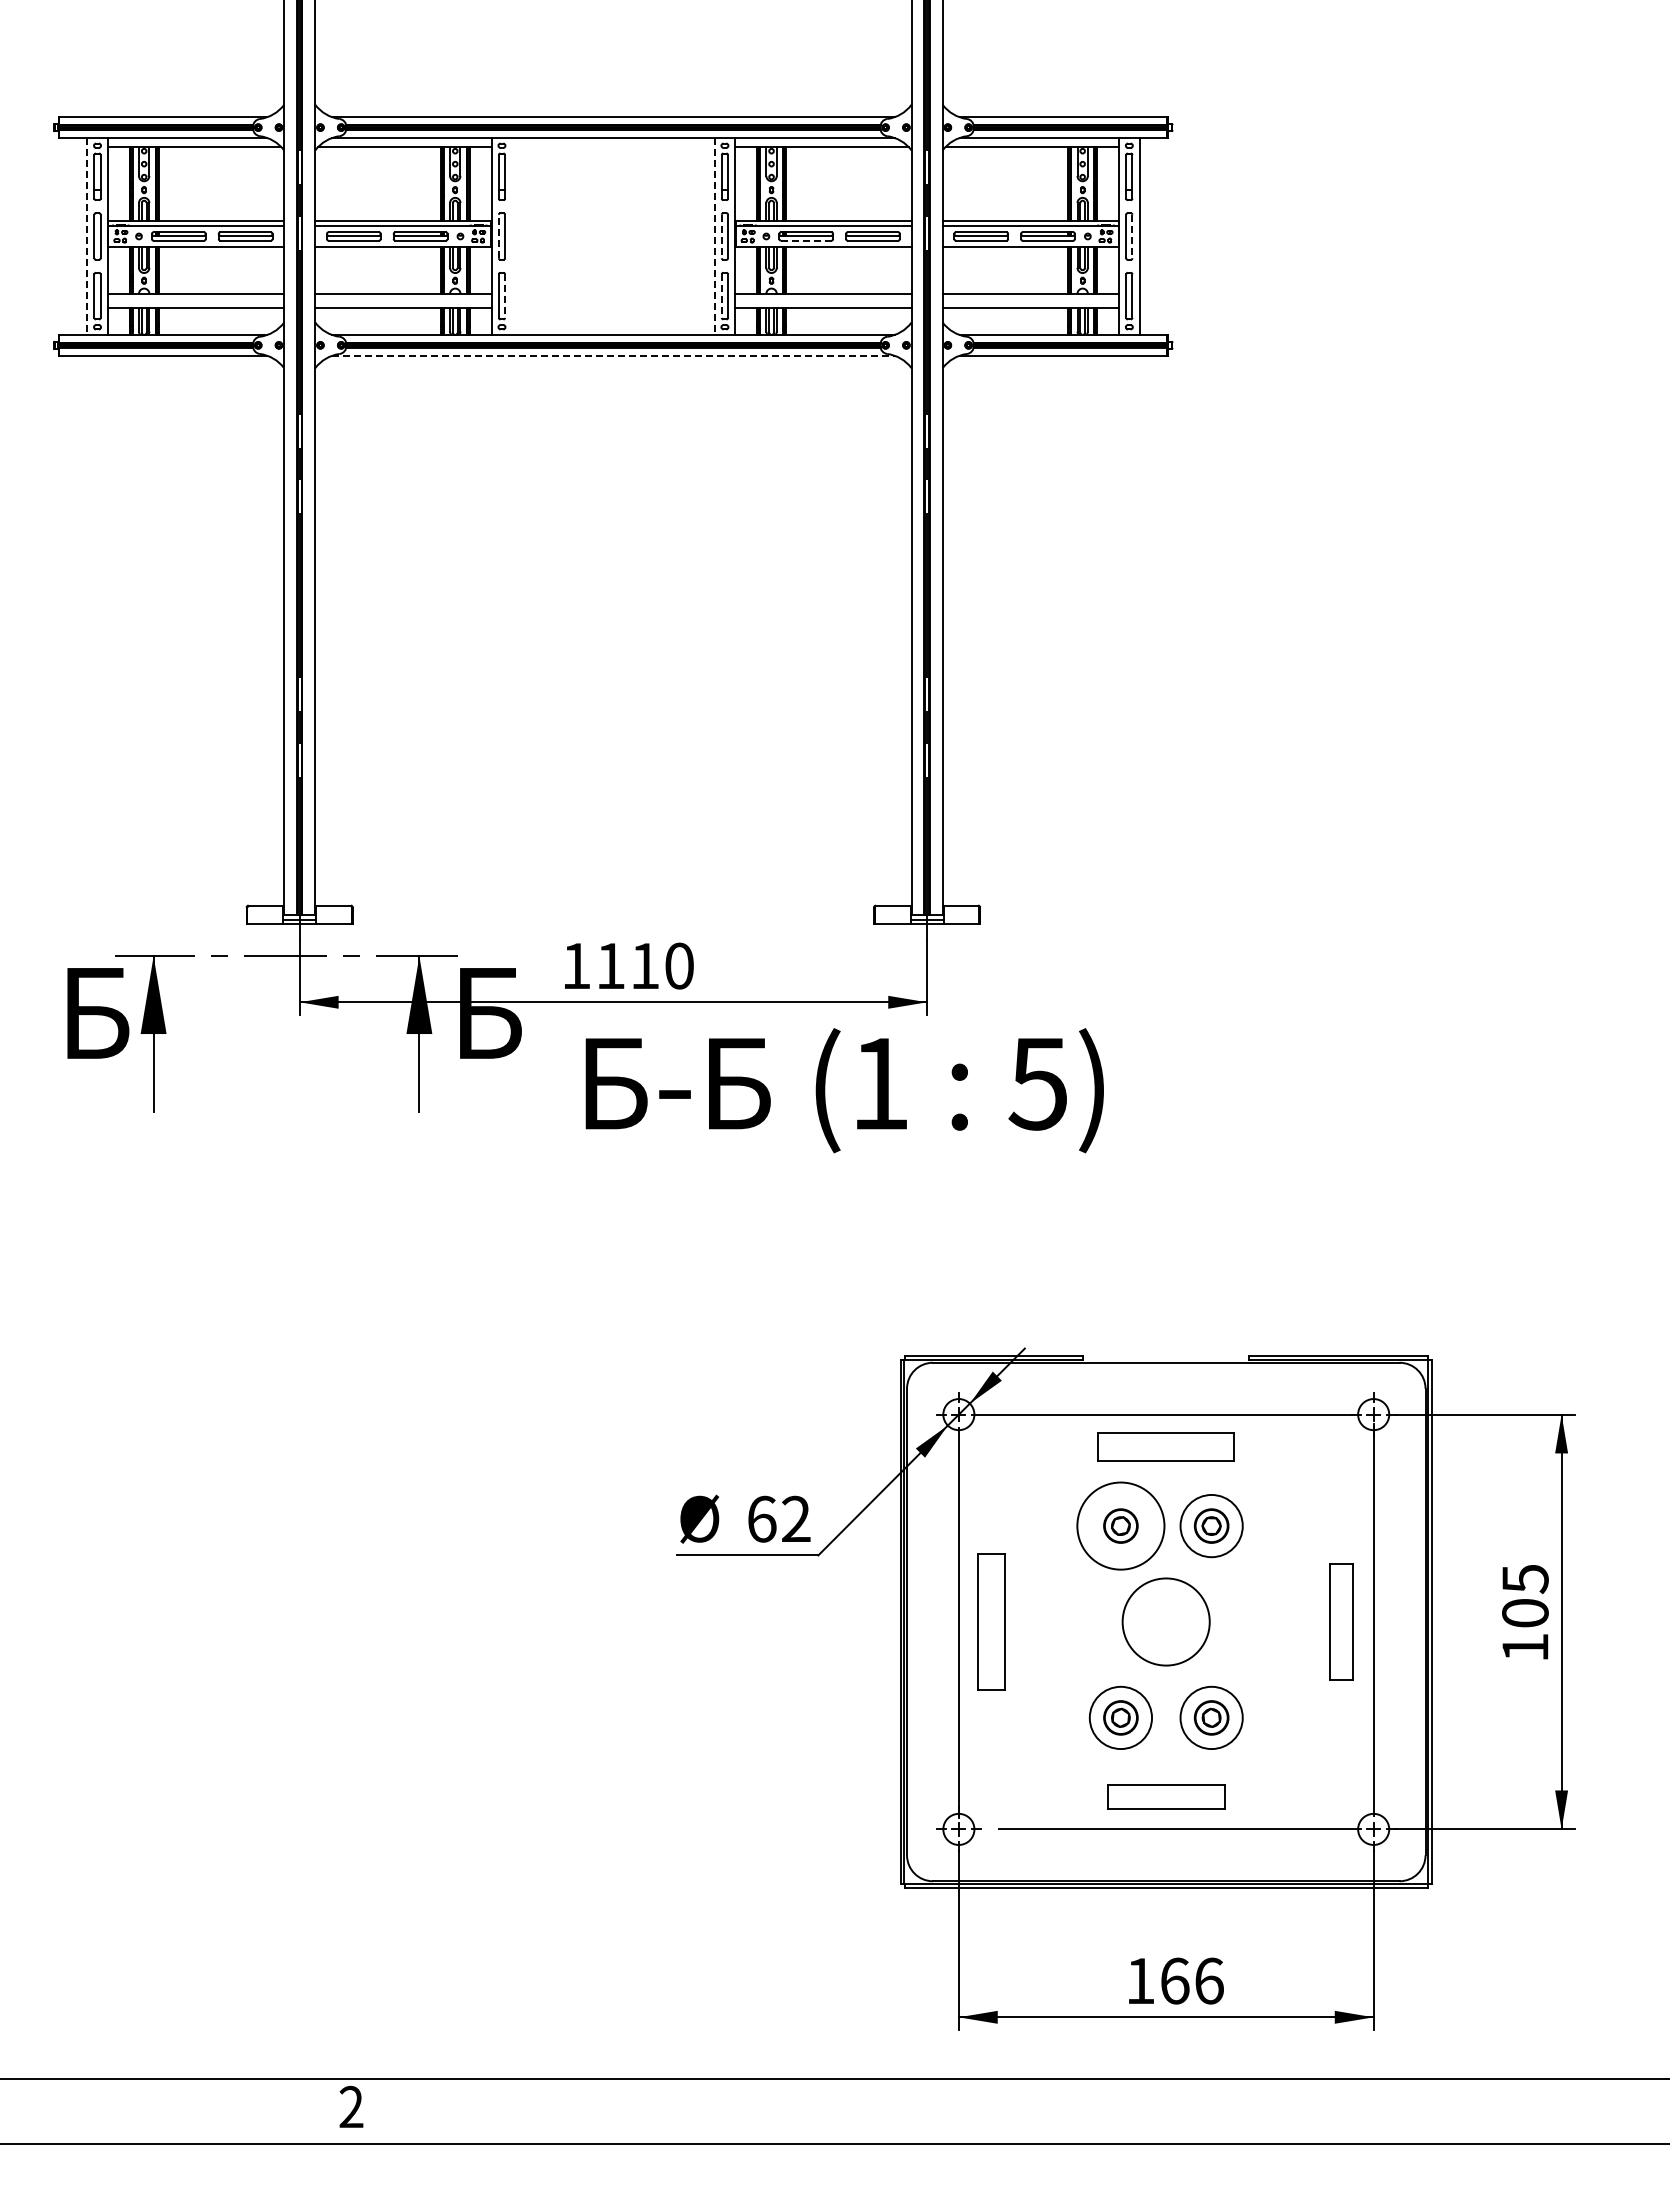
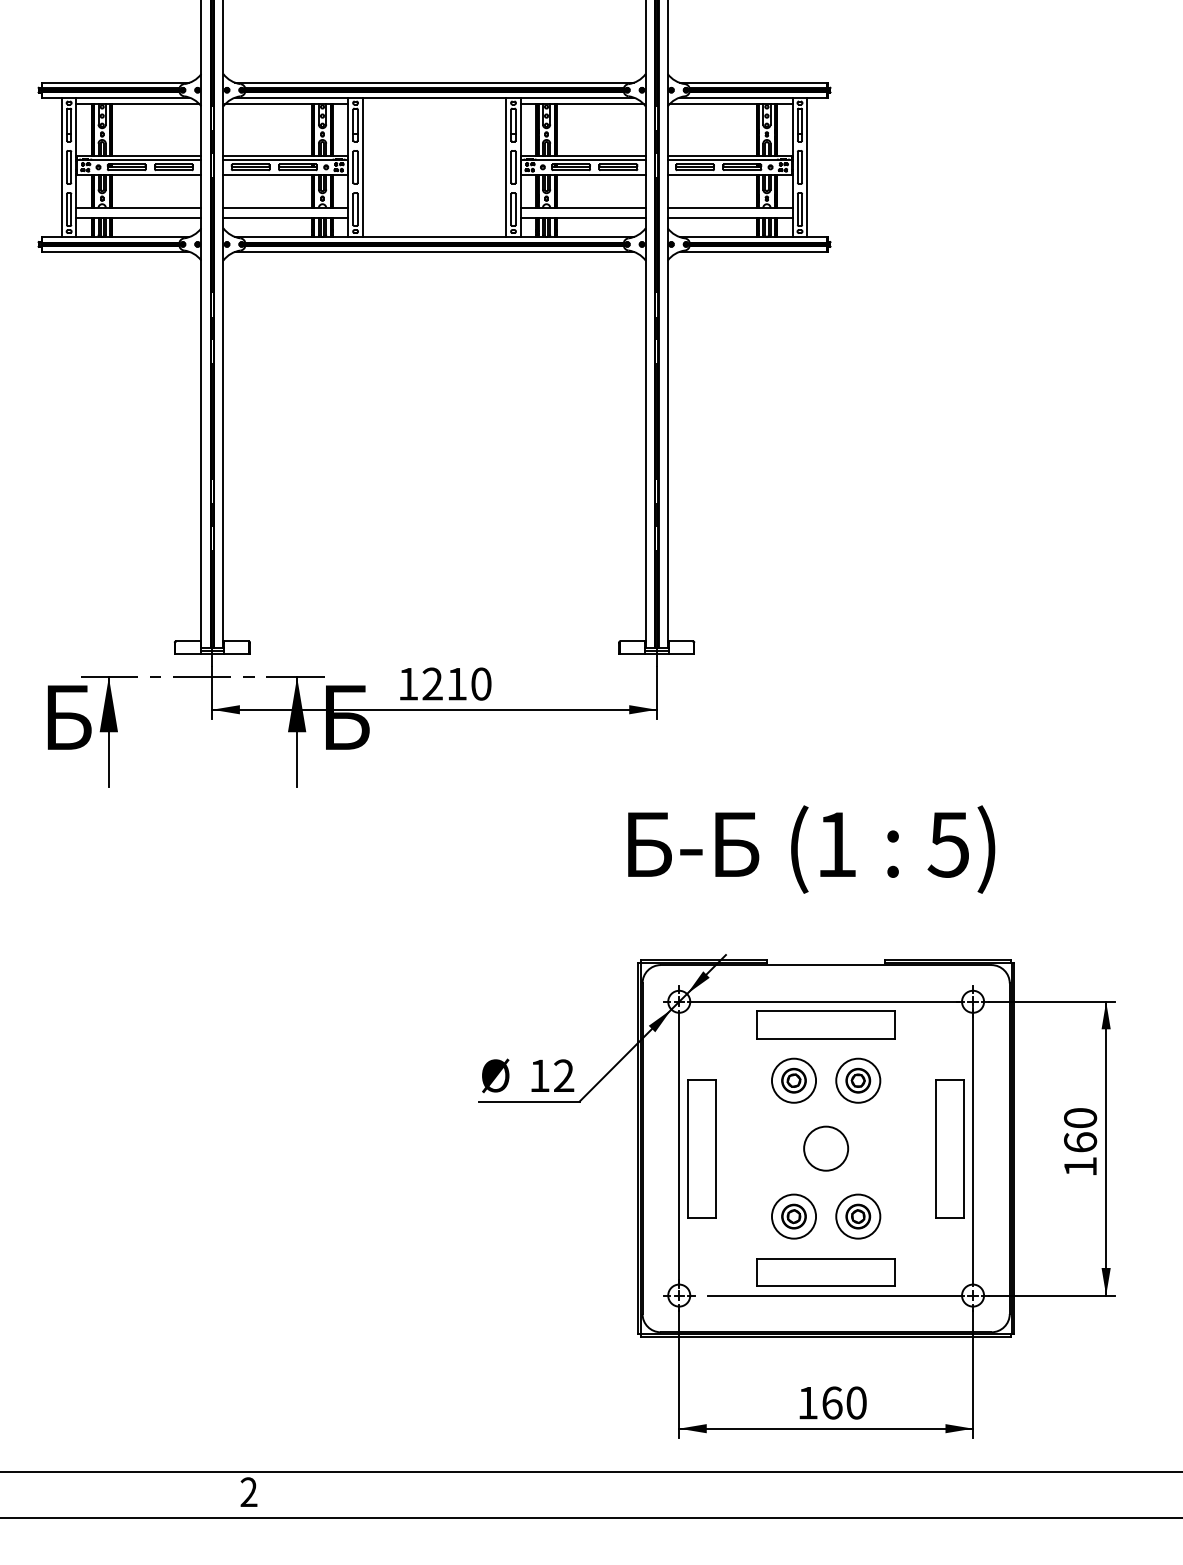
line: (87, 236) -> (62, 167), dashed -> solid
line: (498, 236) -> (353, 167), dashed -> solid
line: (512, 236) -> (363, 167), added
line: (714, 236) -> (506, 167), dashed -> solid
line: (721, 236) -> (511, 167), dashed -> solid
line: (1132, 236) -> (802, 167), dashed -> solid
line: (805, 240) -> (570, 170), dashed -> solid
line: (505, 296) -> (358, 209), dashed -> solid
line: (721, 296) -> (511, 209), dashed -> solid
line: (613, 355) -> (434, 251), dashed -> solid
text: (610, 965) -> (432, 683), 1110 -> 1210
text: (844, 1090) -> (811, 849), moved
part: (1166, 1446) -> (826, 1024), size x1.43
text: (762, 1518) -> (540, 1075), 62 -> 12
circle: (1120, 1525) -> (793, 1080), size x0.71
text: (1525, 1595) -> (1080, 1129), 105 -> 160
part: (991, 1621) -> (702, 1148), size x1.43
circle: (1166, 1621) -> (826, 1148), size x0.71
part: (1341, 1621) -> (950, 1148), size x1.67
part: (1166, 1796) -> (826, 1272), size x1.67
text: (1209, 1980) -> (856, 1402), 166 -> 160

